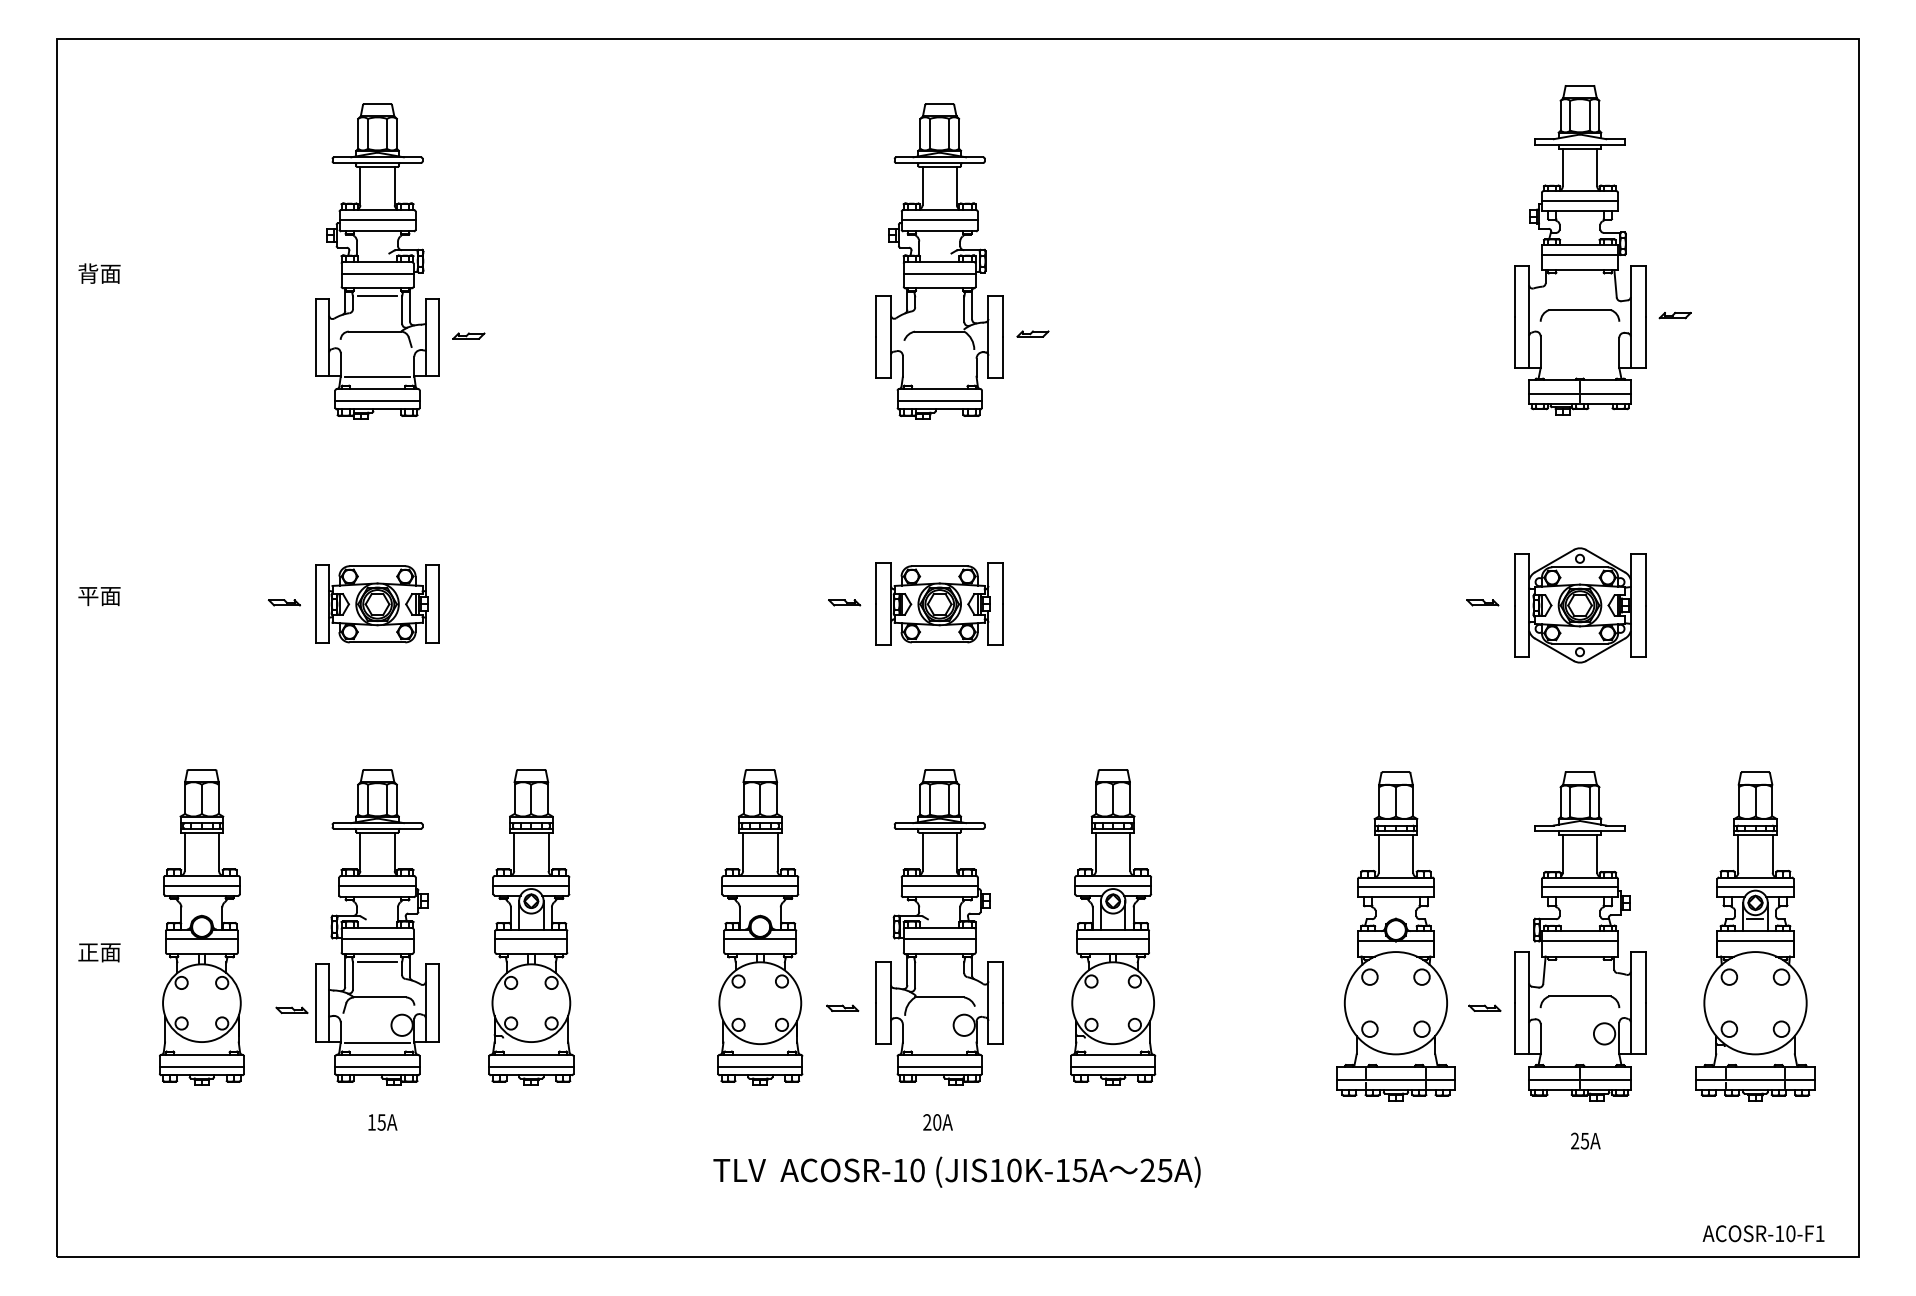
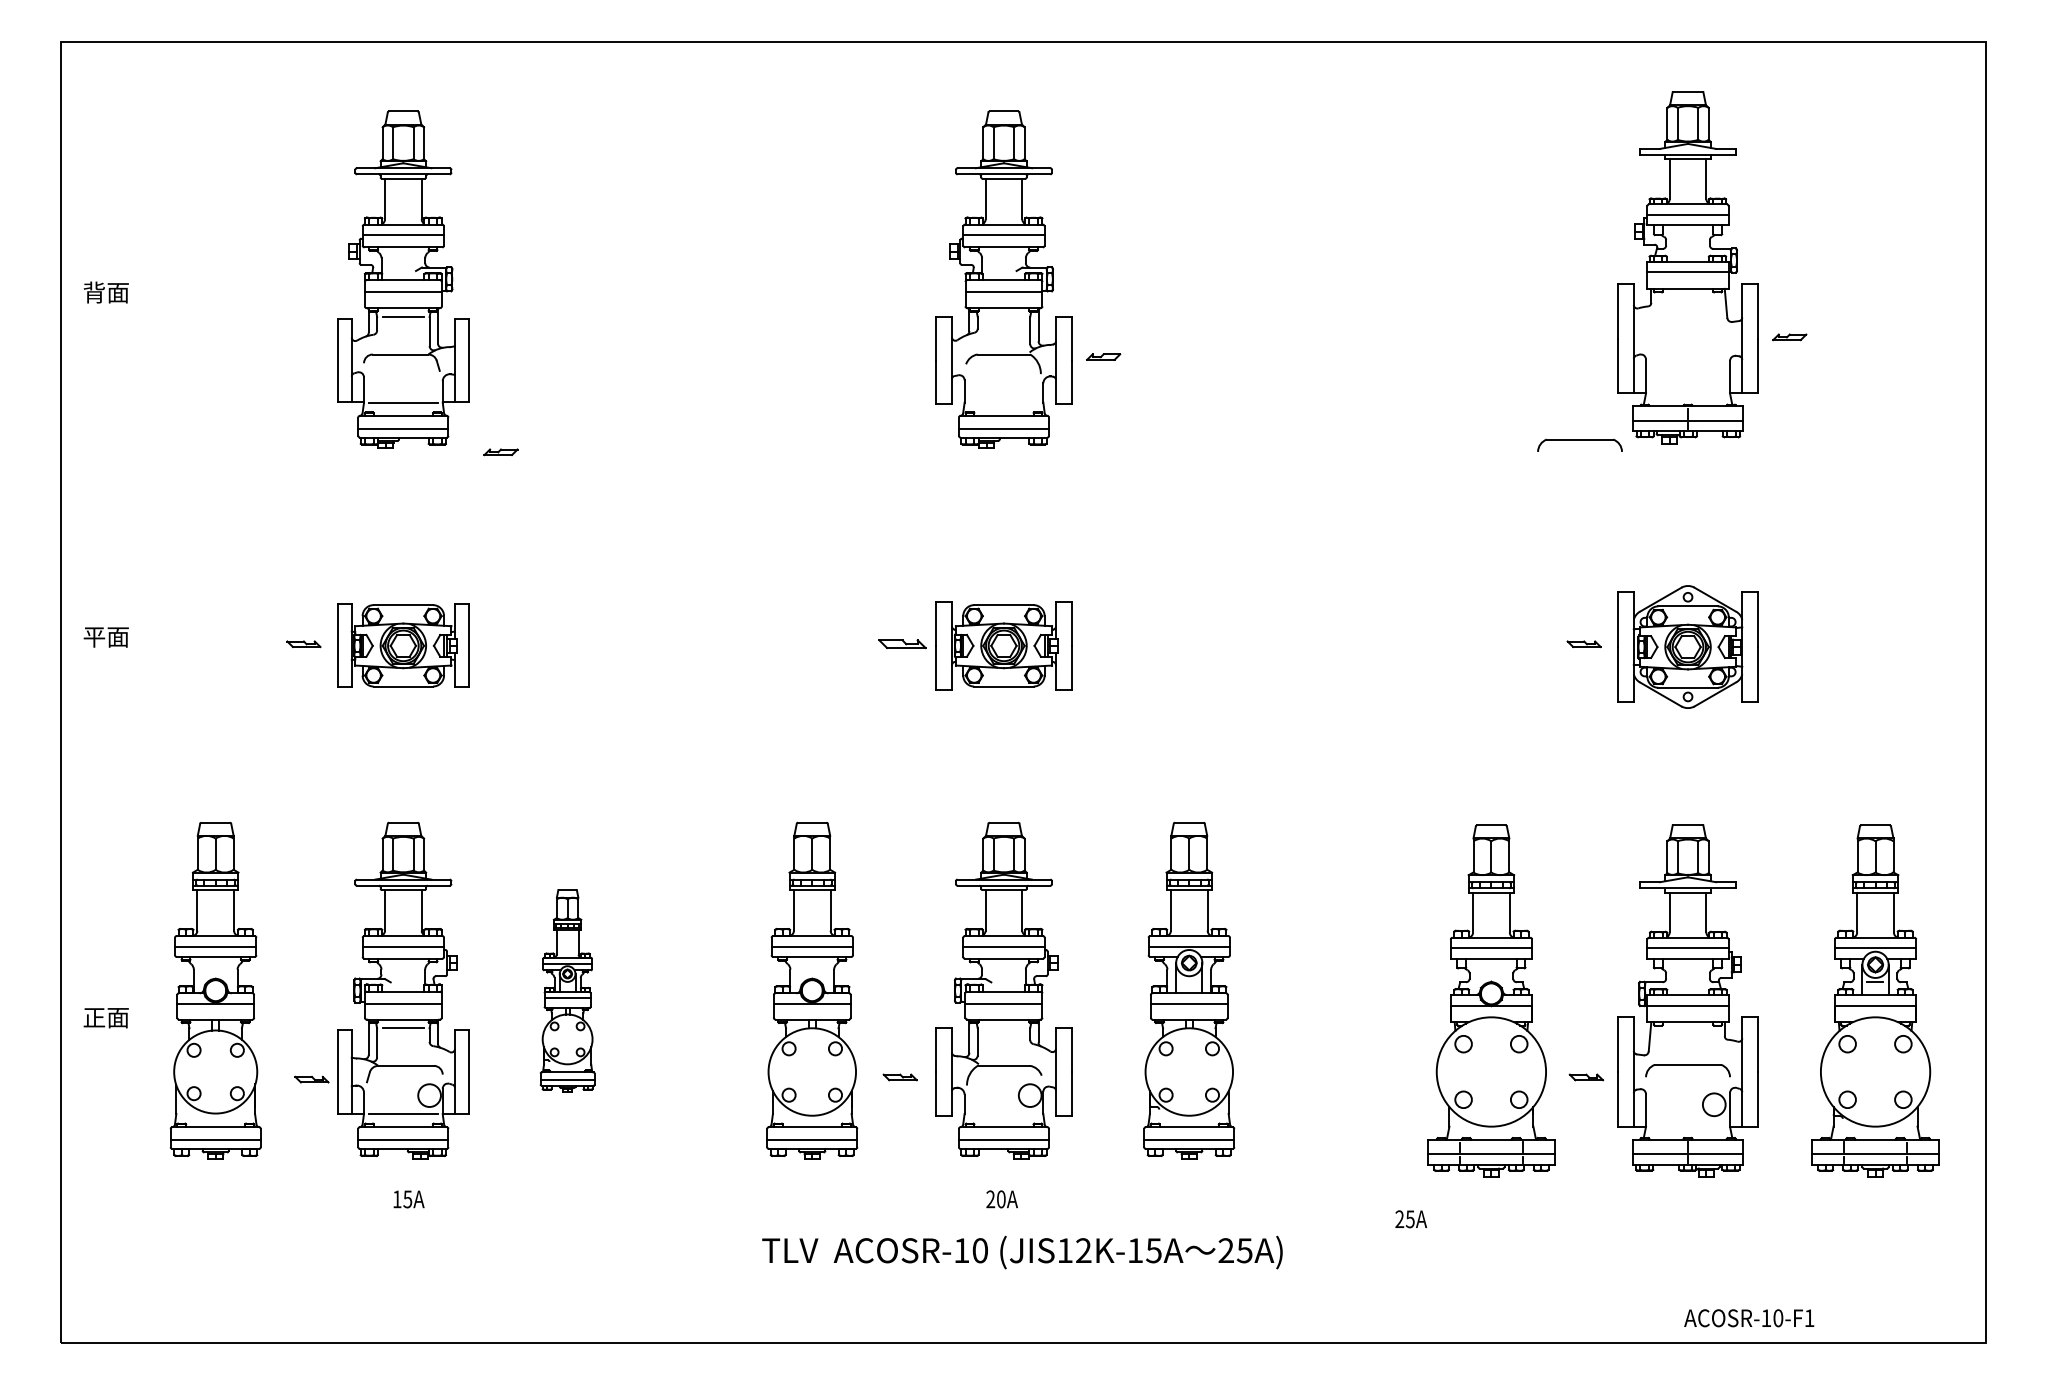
part: (1579, 314) -> (1579, 444), moved
part: (468, 336) -> (500, 452), moved
part: (843, 603) -> (901, 644), size x1.4
part: (531, 926) -> (567, 990), size x0.6
text: (1585, 1141) -> (1410, 1219), moved
text: (1014, 1170) -> (1083, 1250), (JIS10K-15A -> (JIS12K-15A
text: (1763, 1233) -> (1749, 1318), moved

